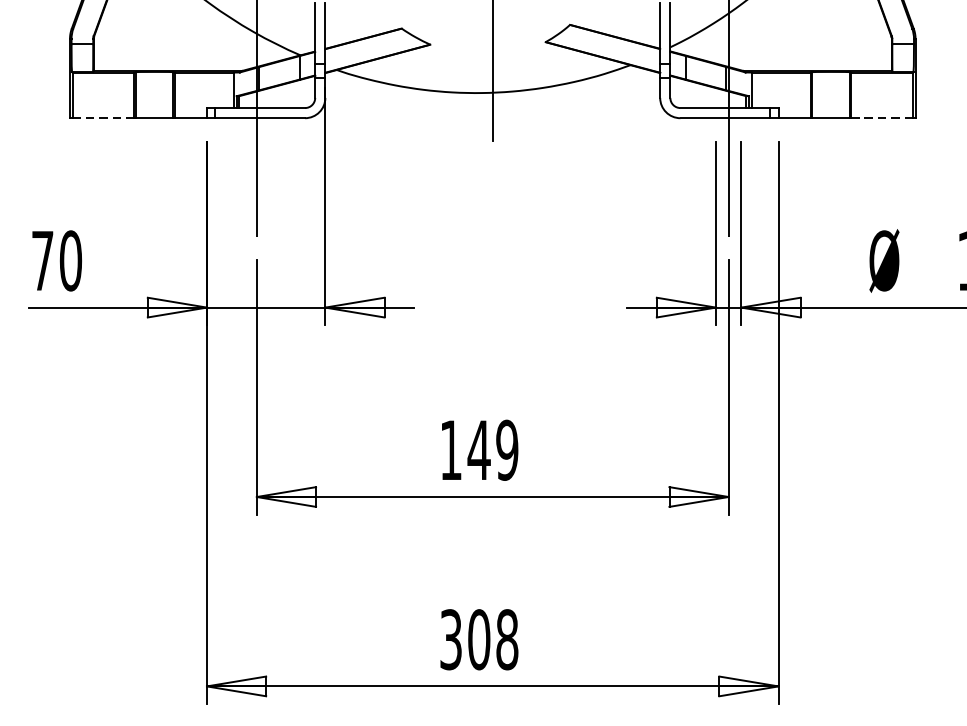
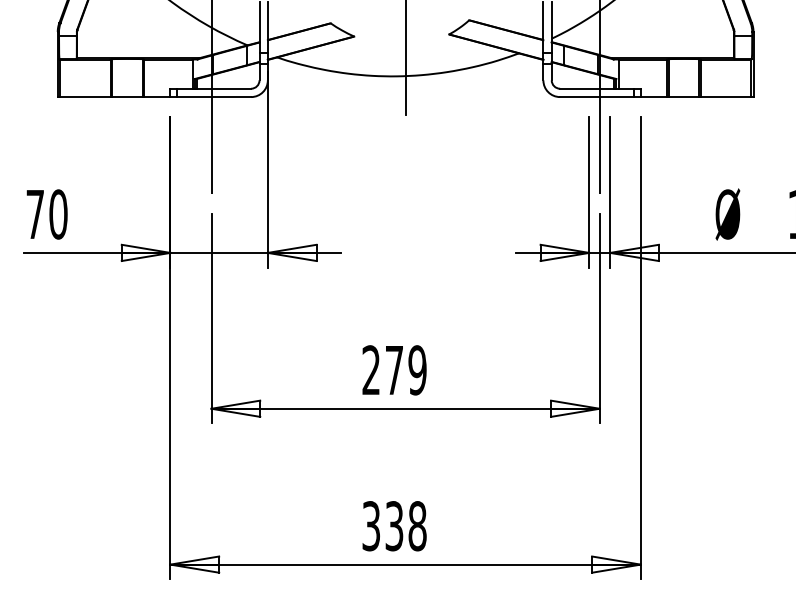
line: (103, 118) -> (85, 97), dashed -> solid
line: (881, 118) -> (725, 97), dashed -> solid
text: (465, 449) -> (383, 369), 149 -> 279
text: (479, 640) -> (394, 526), 308 -> 338

